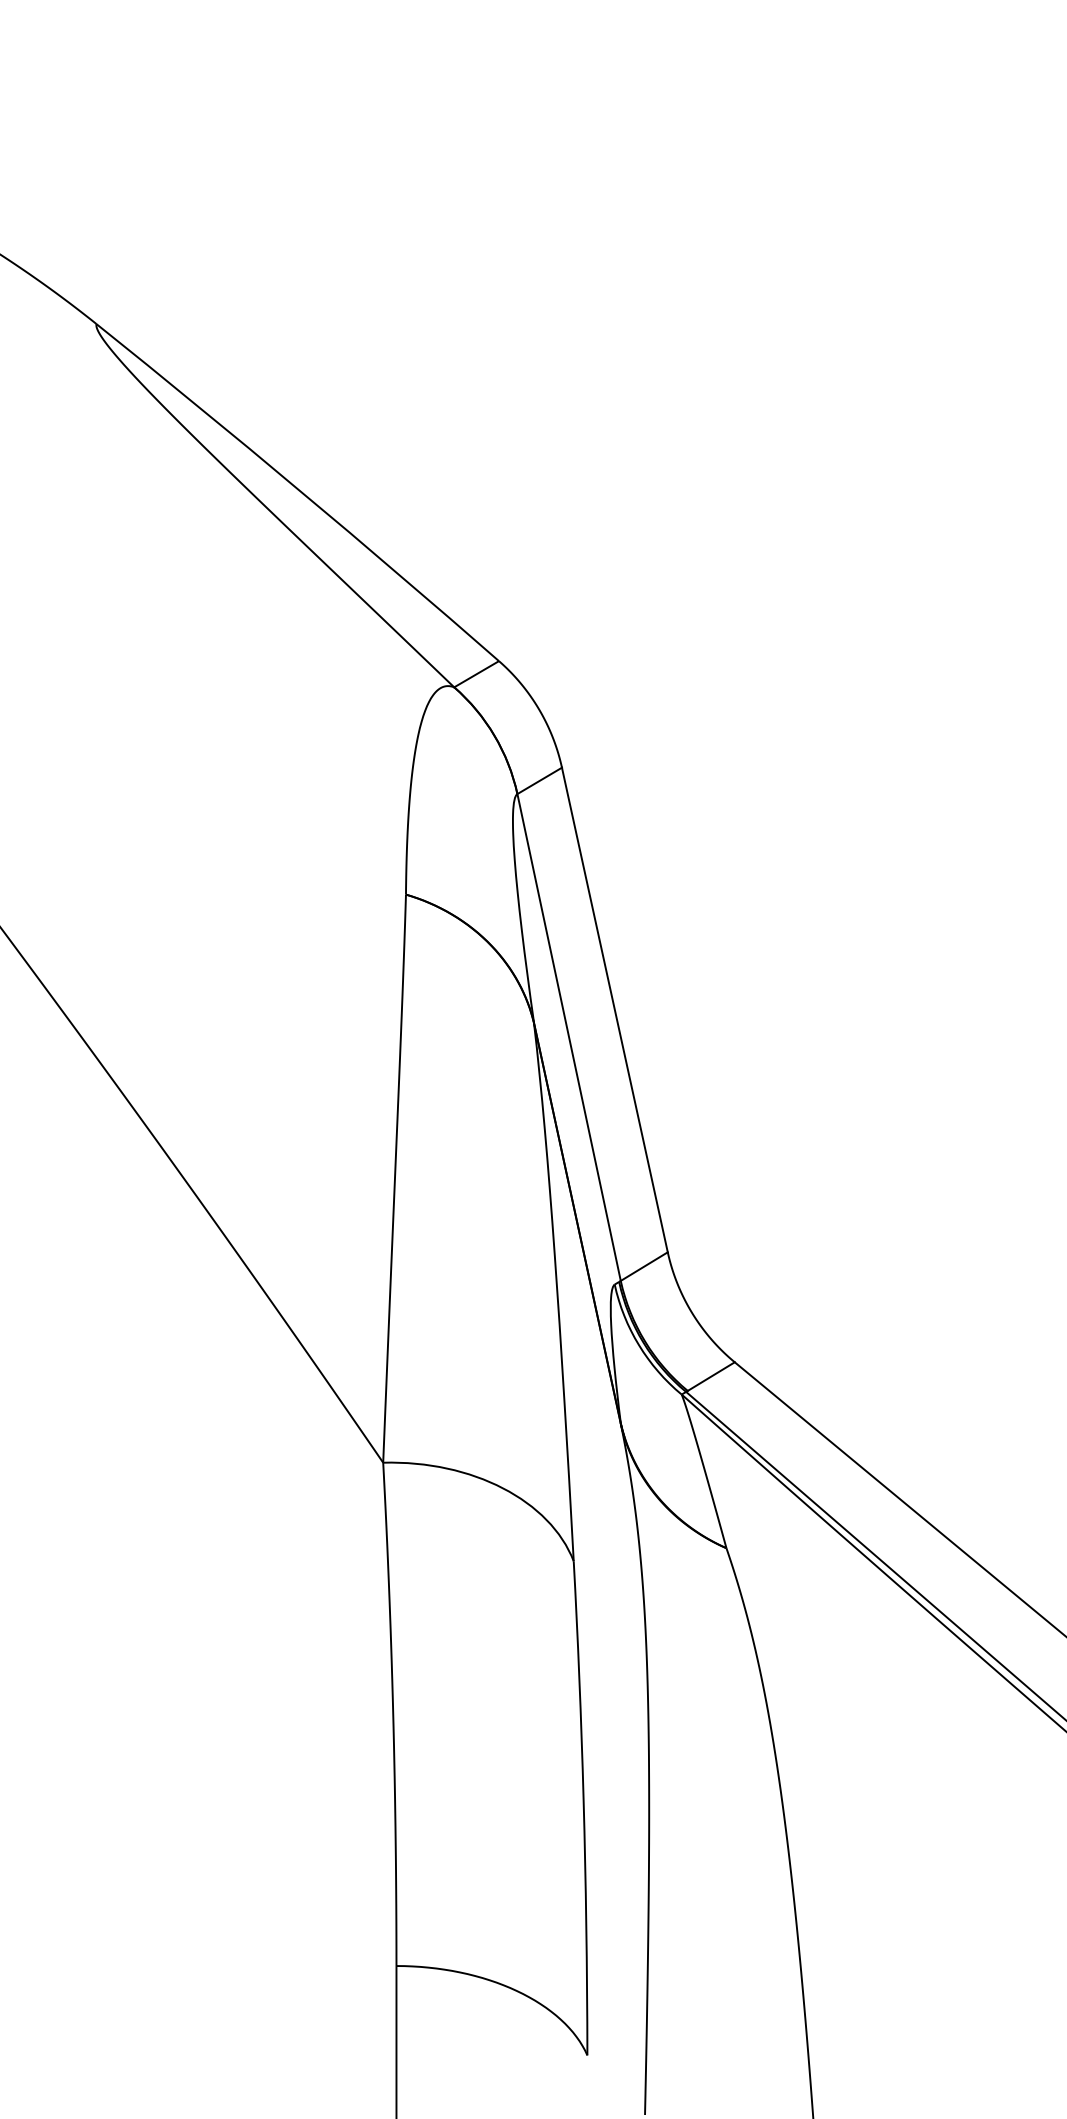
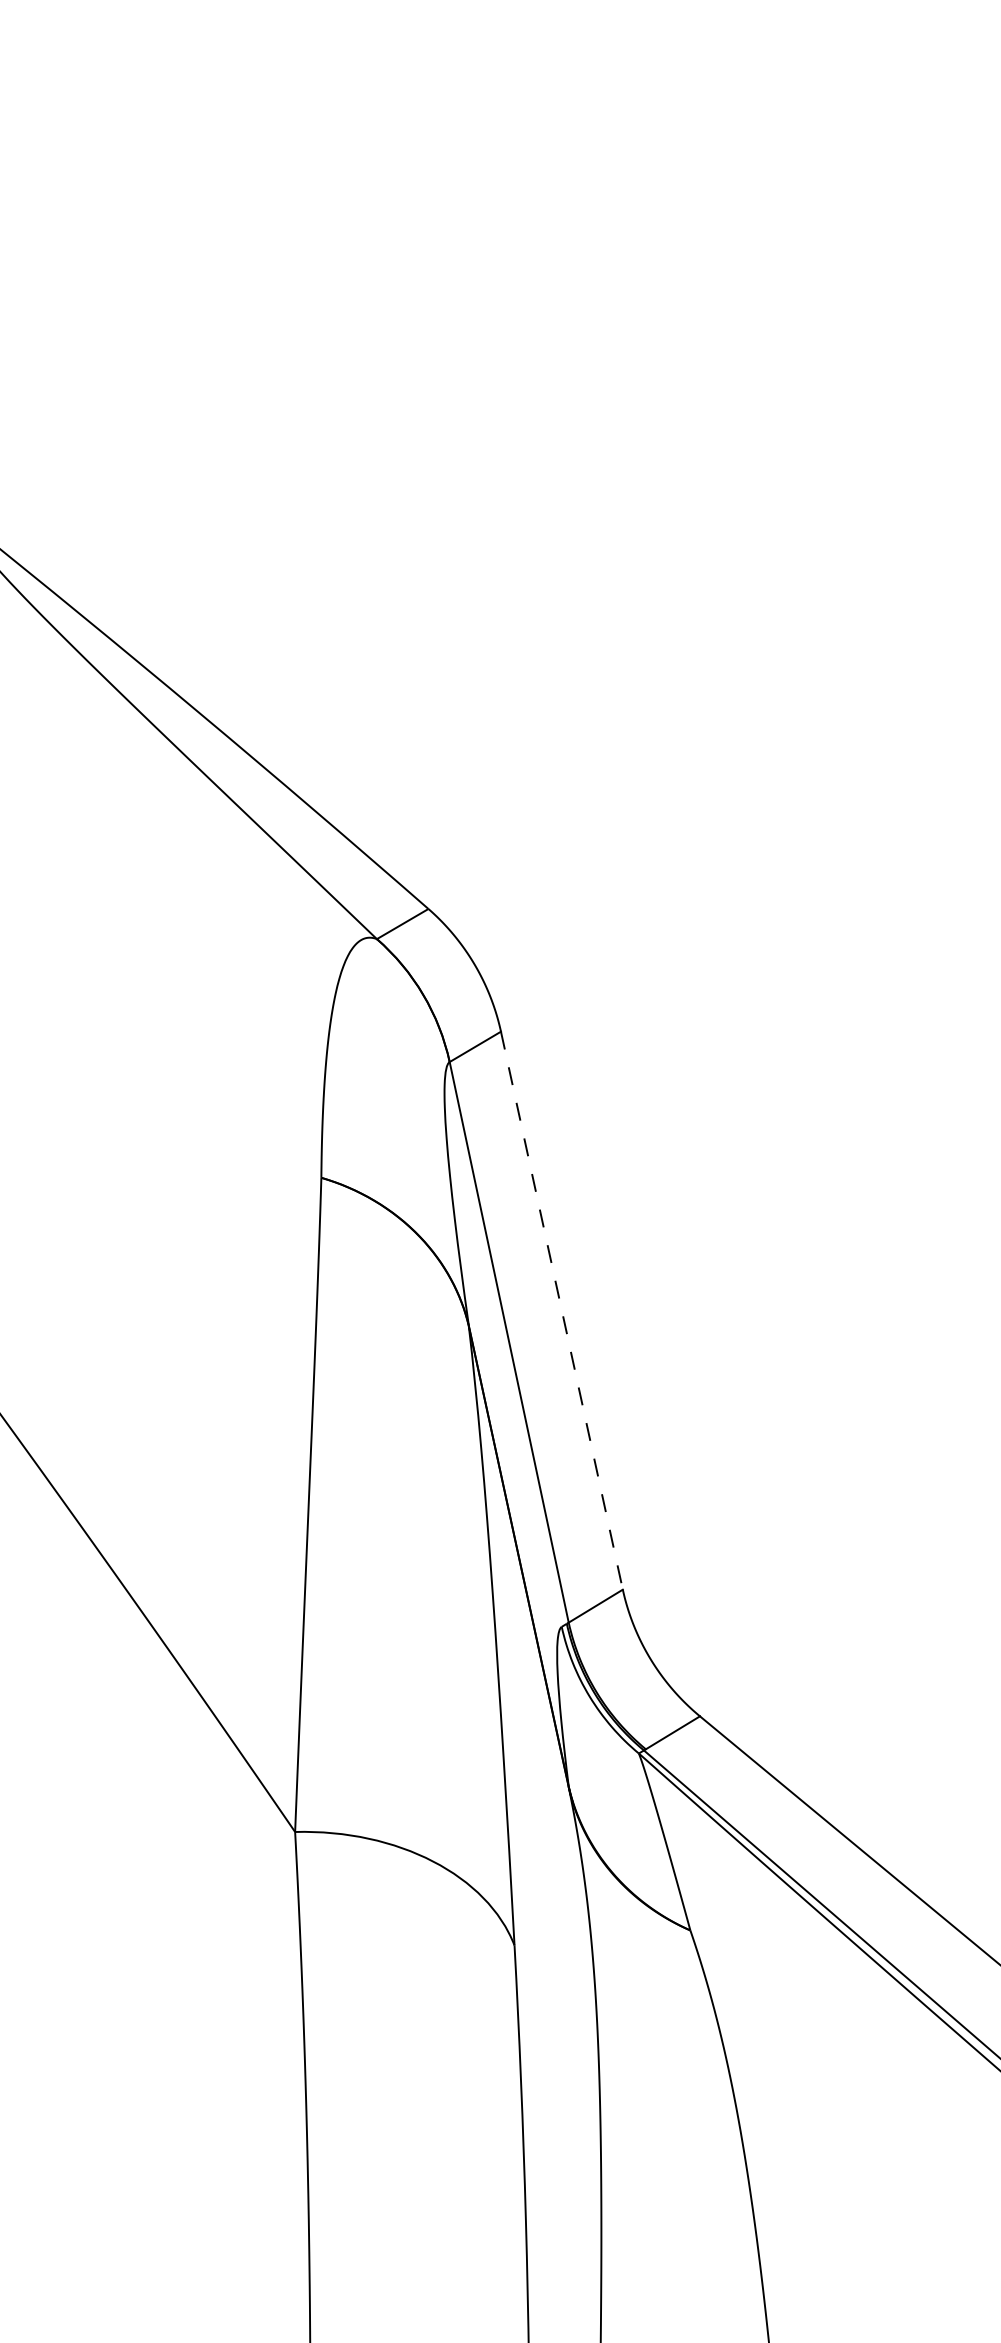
line: (614, 1010) -> (561, 1311), solid -> dashed

